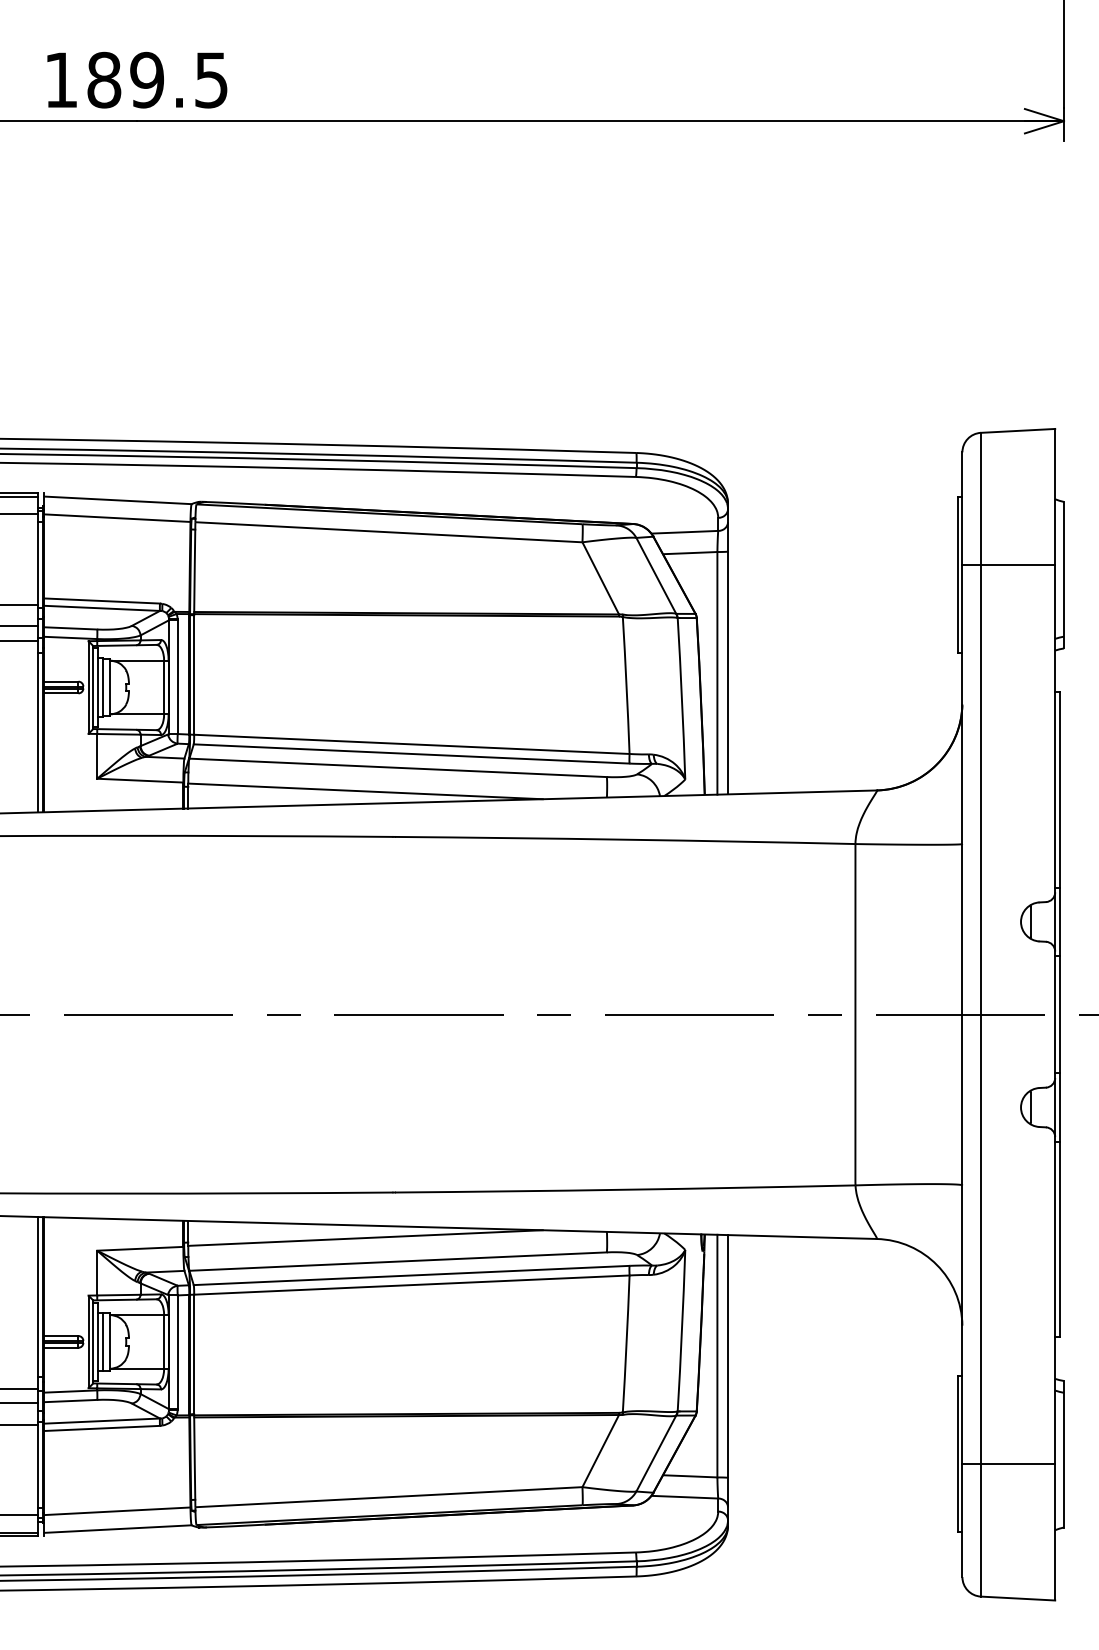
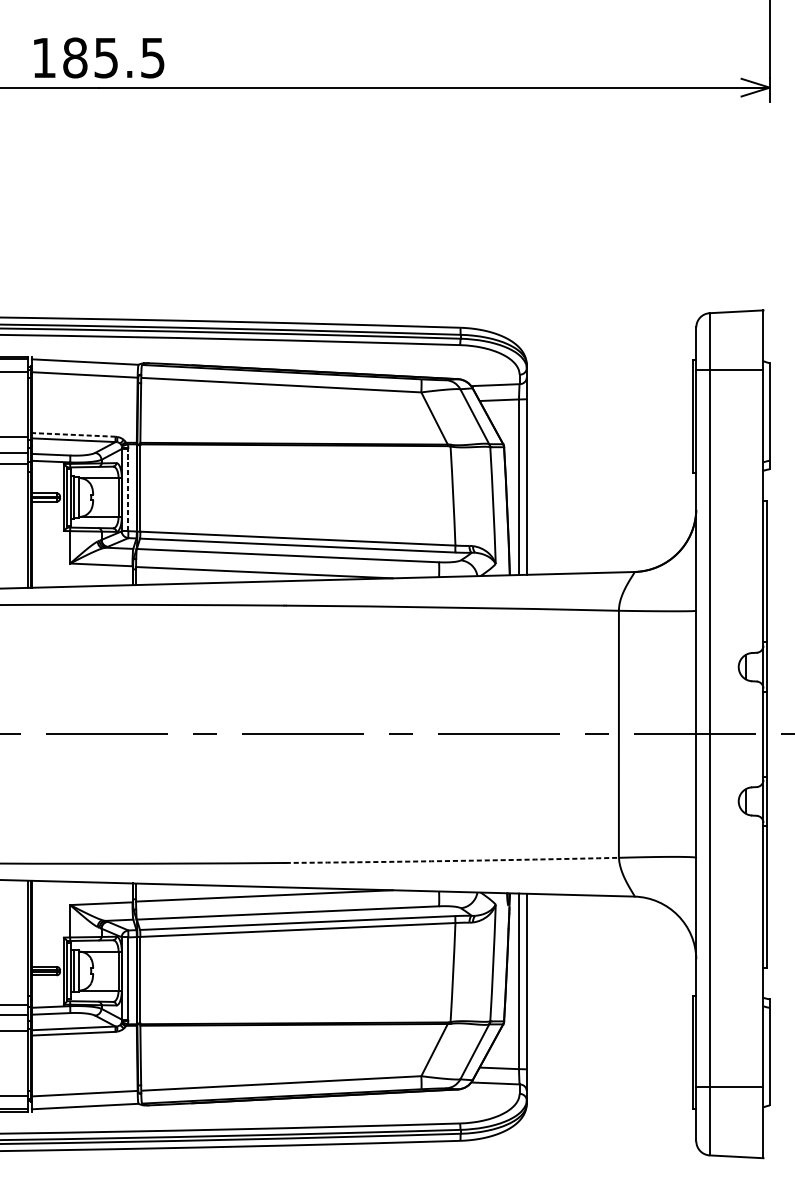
text: (146, 79) -> (105, 57), 189.5 -> 185.5
line: (1008, 565) -> (729, 370), moved
line: (102, 601) -> (74, 435), solid -> dashed
line: (177, 677) -> (128, 490), solid -> dashed
arc: (625, 1189) -> (452, 860), solid -> dashed
line: (1008, 1464) -> (729, 1087), moved

